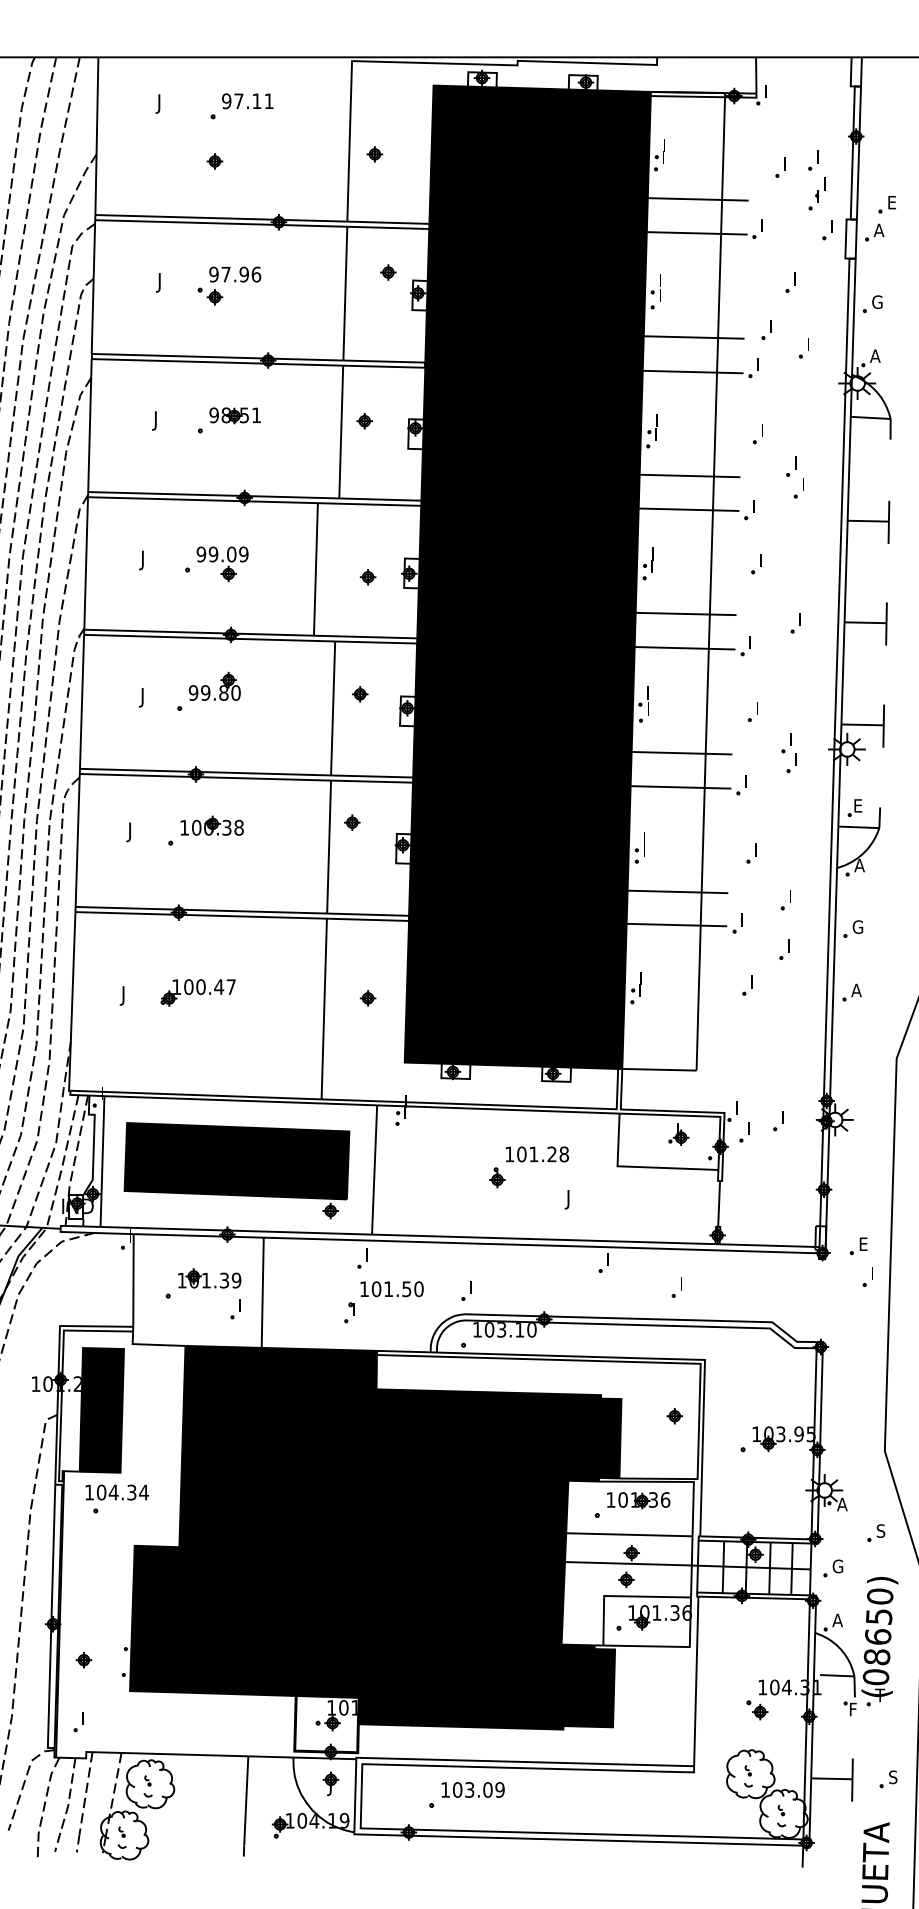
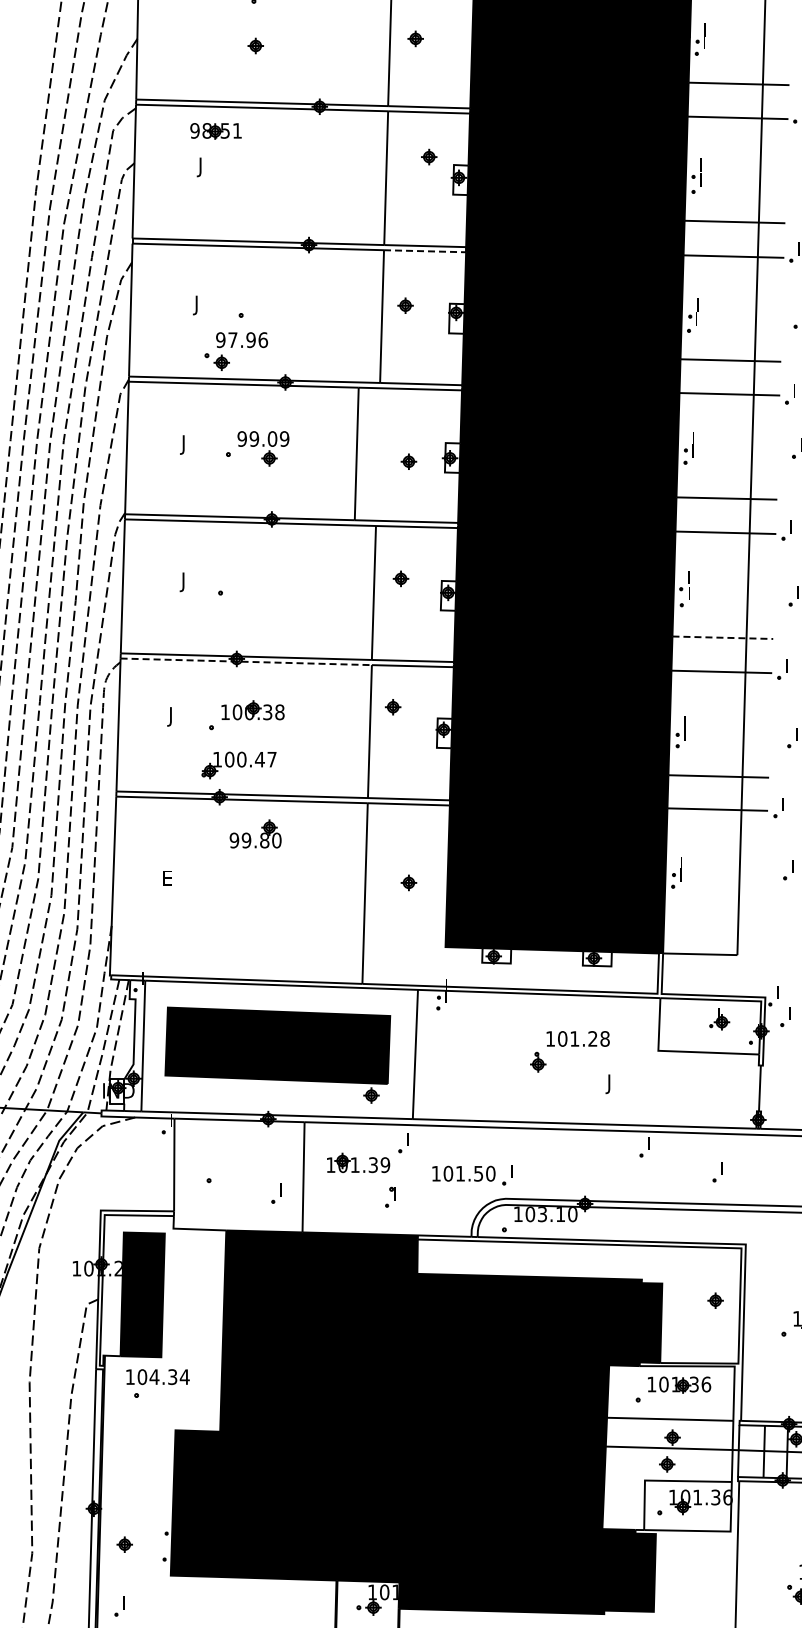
part: (229, 285) -> (236, 351), moved
line: (384, 366) -> (425, 251), solid -> dashed
part: (234, 415) -> (215, 131), moved
part: (214, 685) -> (255, 833), moved
line: (682, 753) -> (723, 638), solid -> dashed
line: (205, 777) -> (246, 662), solid -> dashed
part: (197, 992) -> (238, 765), moved
text: (125, 995) -> (166, 880), J -> E
part: (209, 1278) -> (358, 1163), moved
text: (391, 1289) -> (463, 1174), moved

